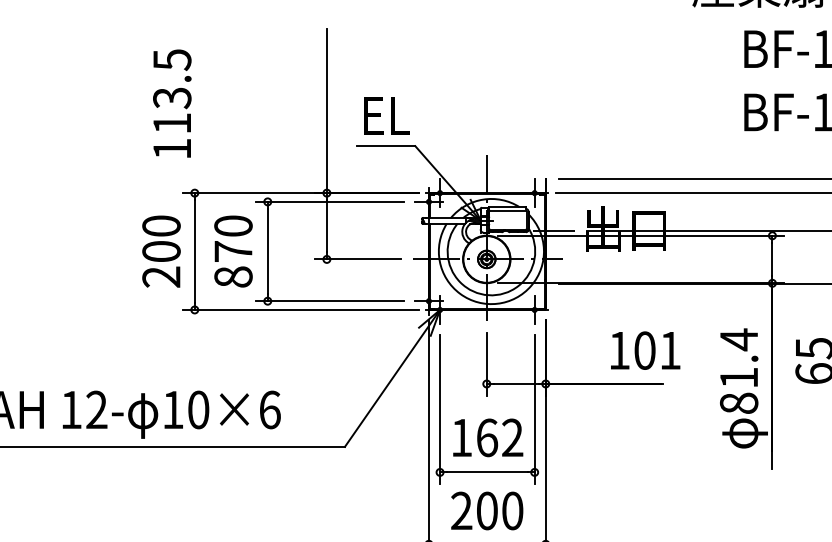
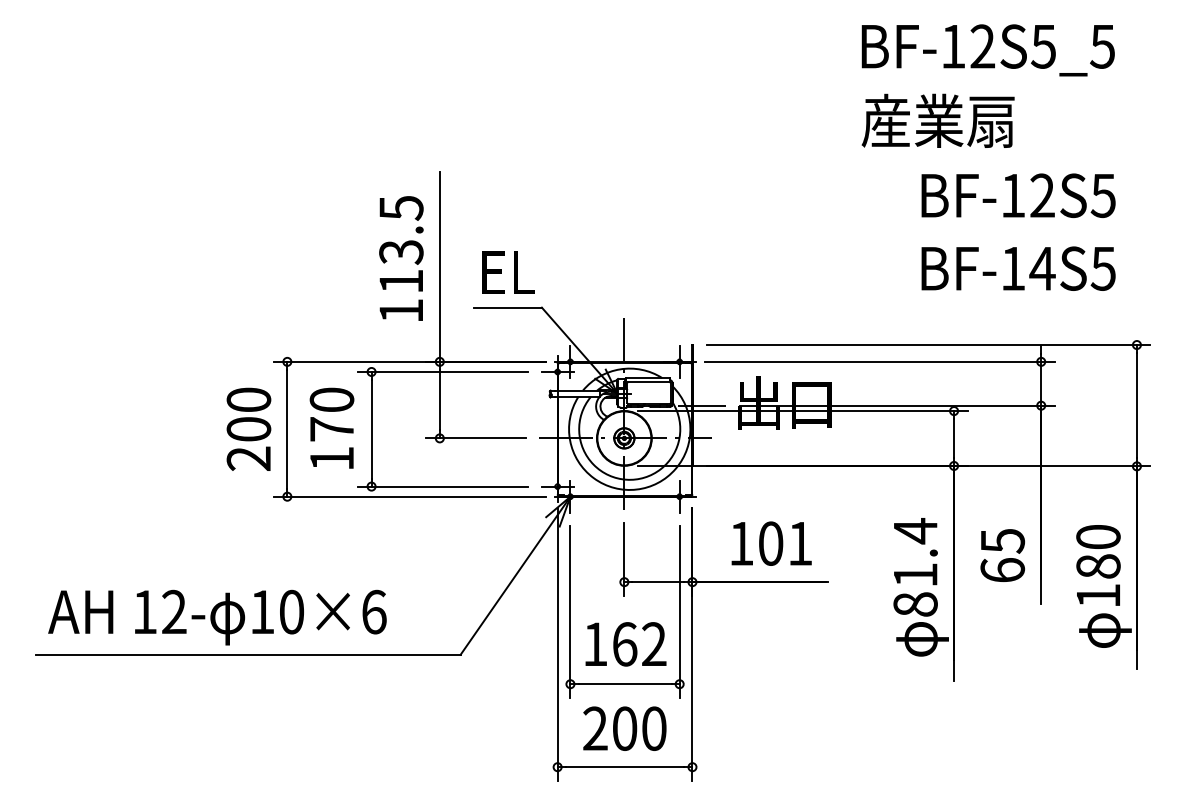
text: (172, 103) -> (401, 258), moved
text: (233, 276) -> (331, 458), 870 -> 170
text: (645, 350) -> (771, 543), moved

